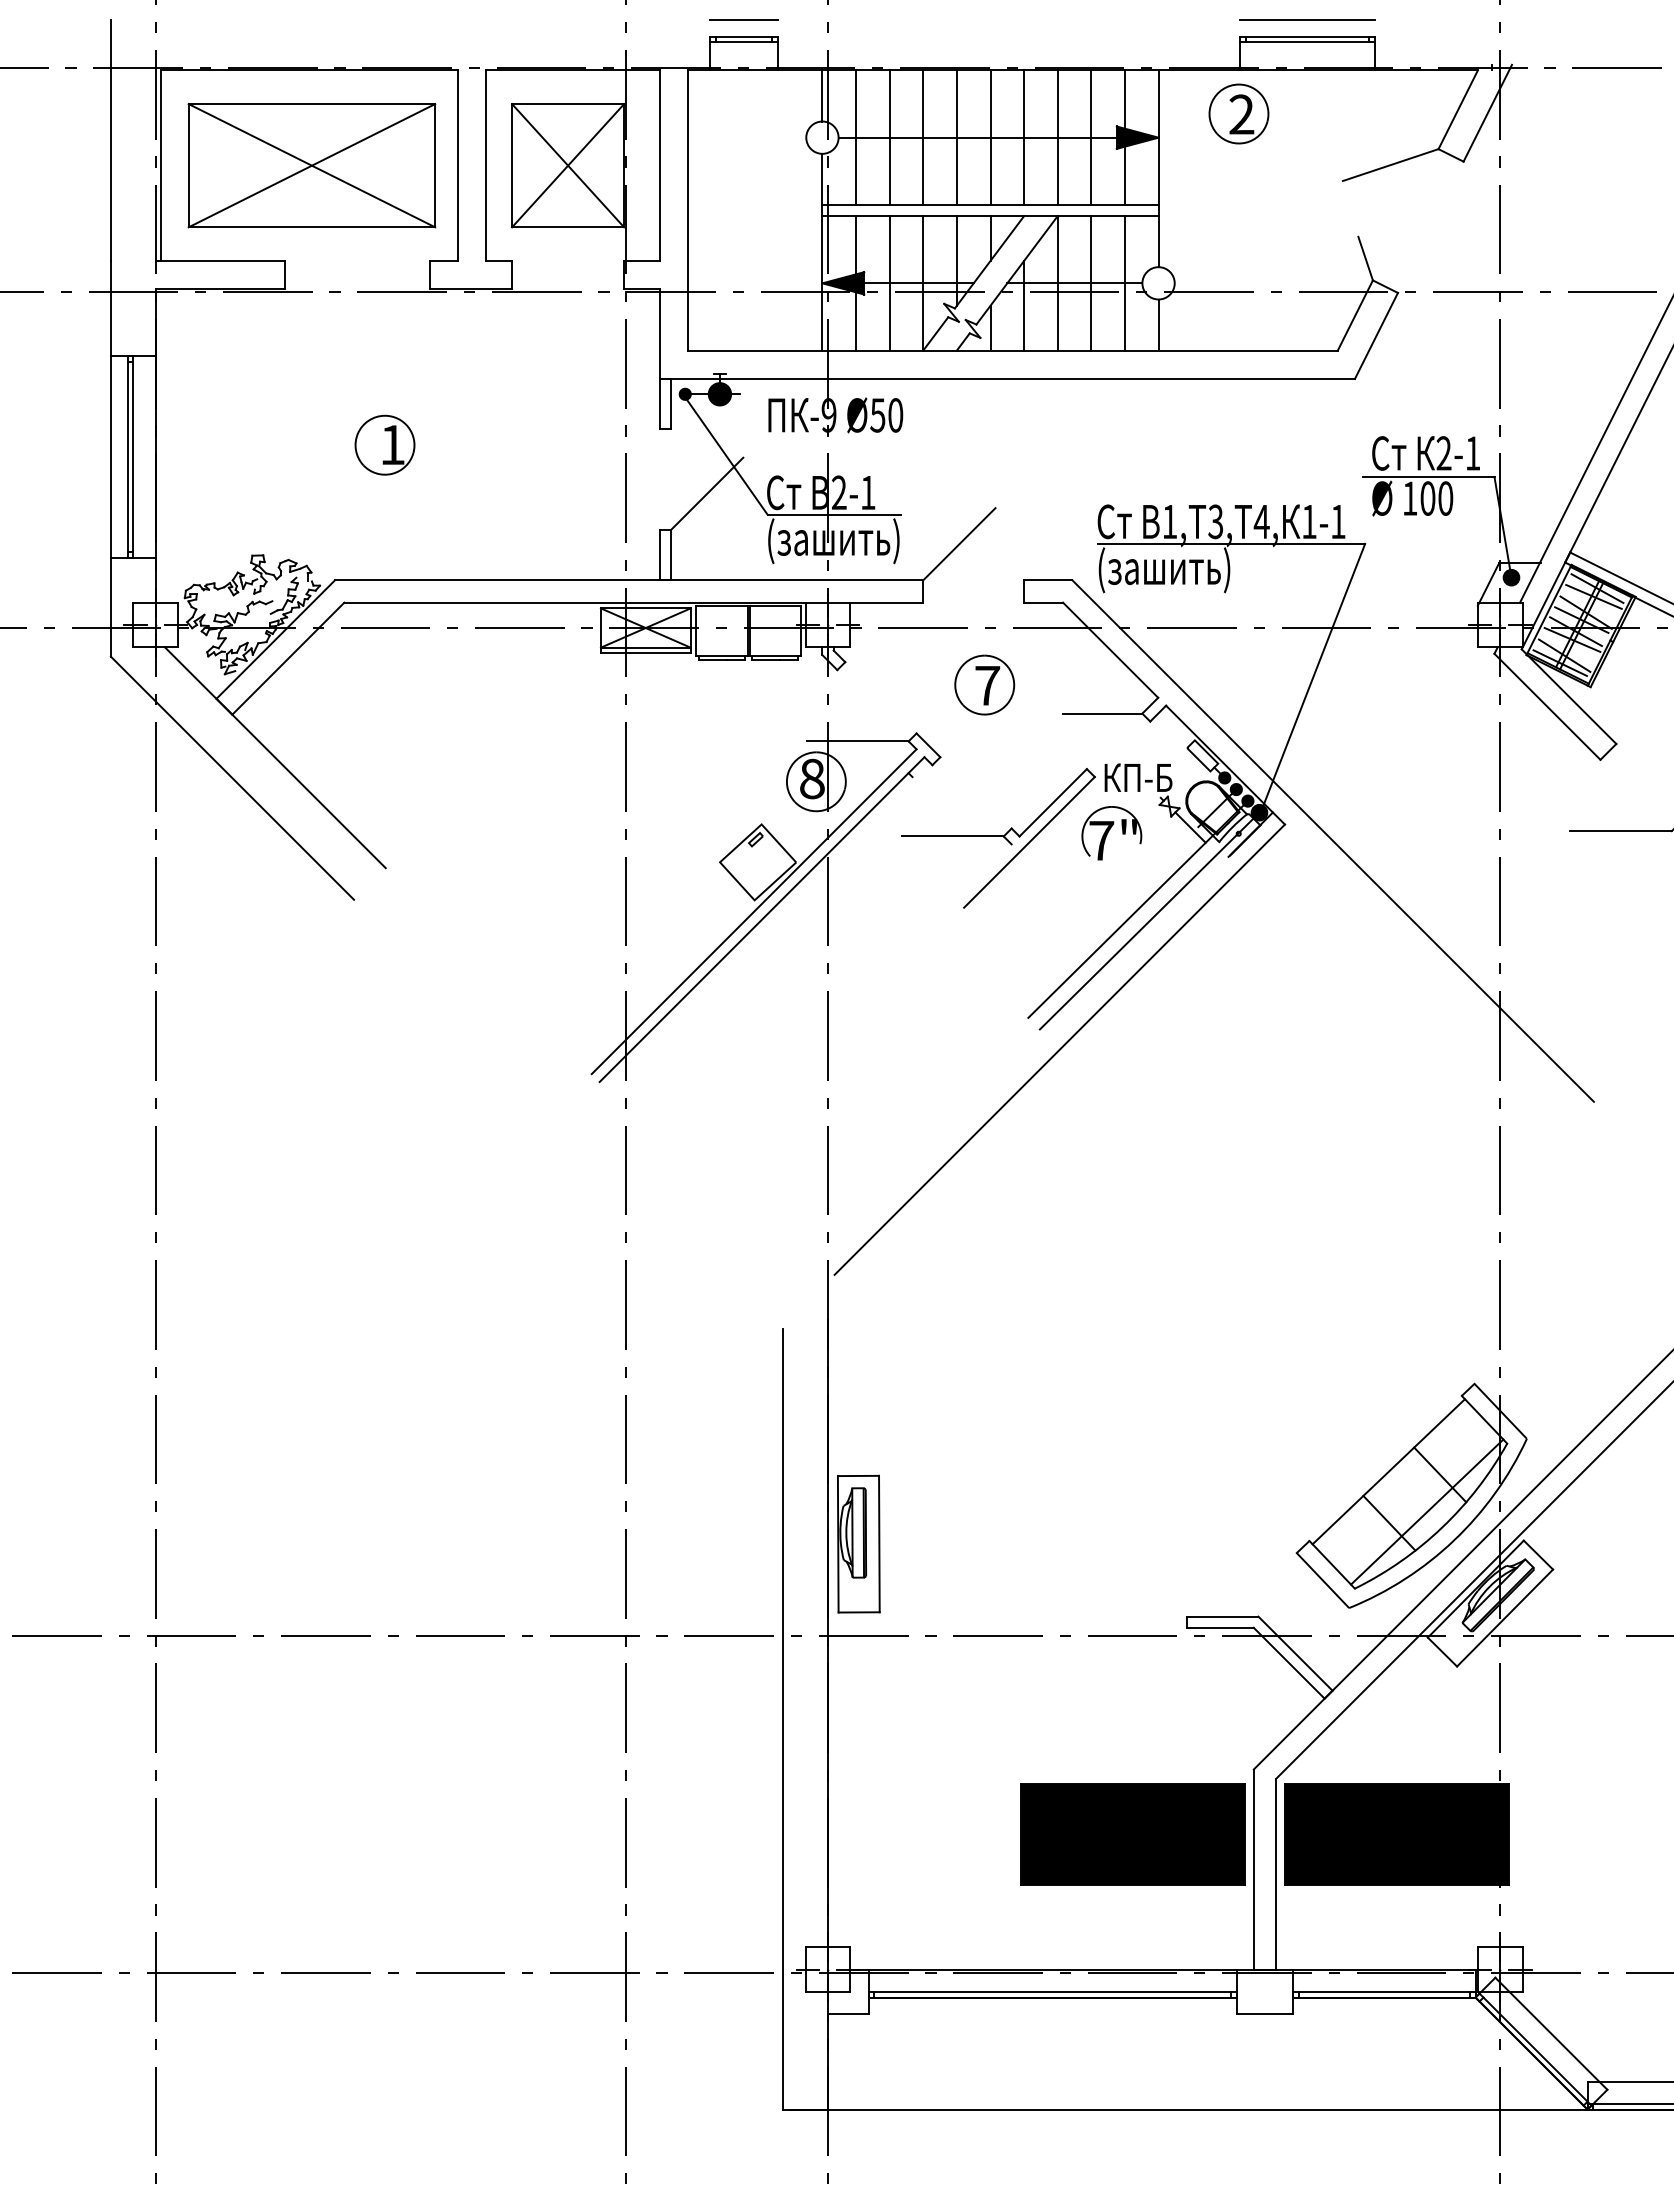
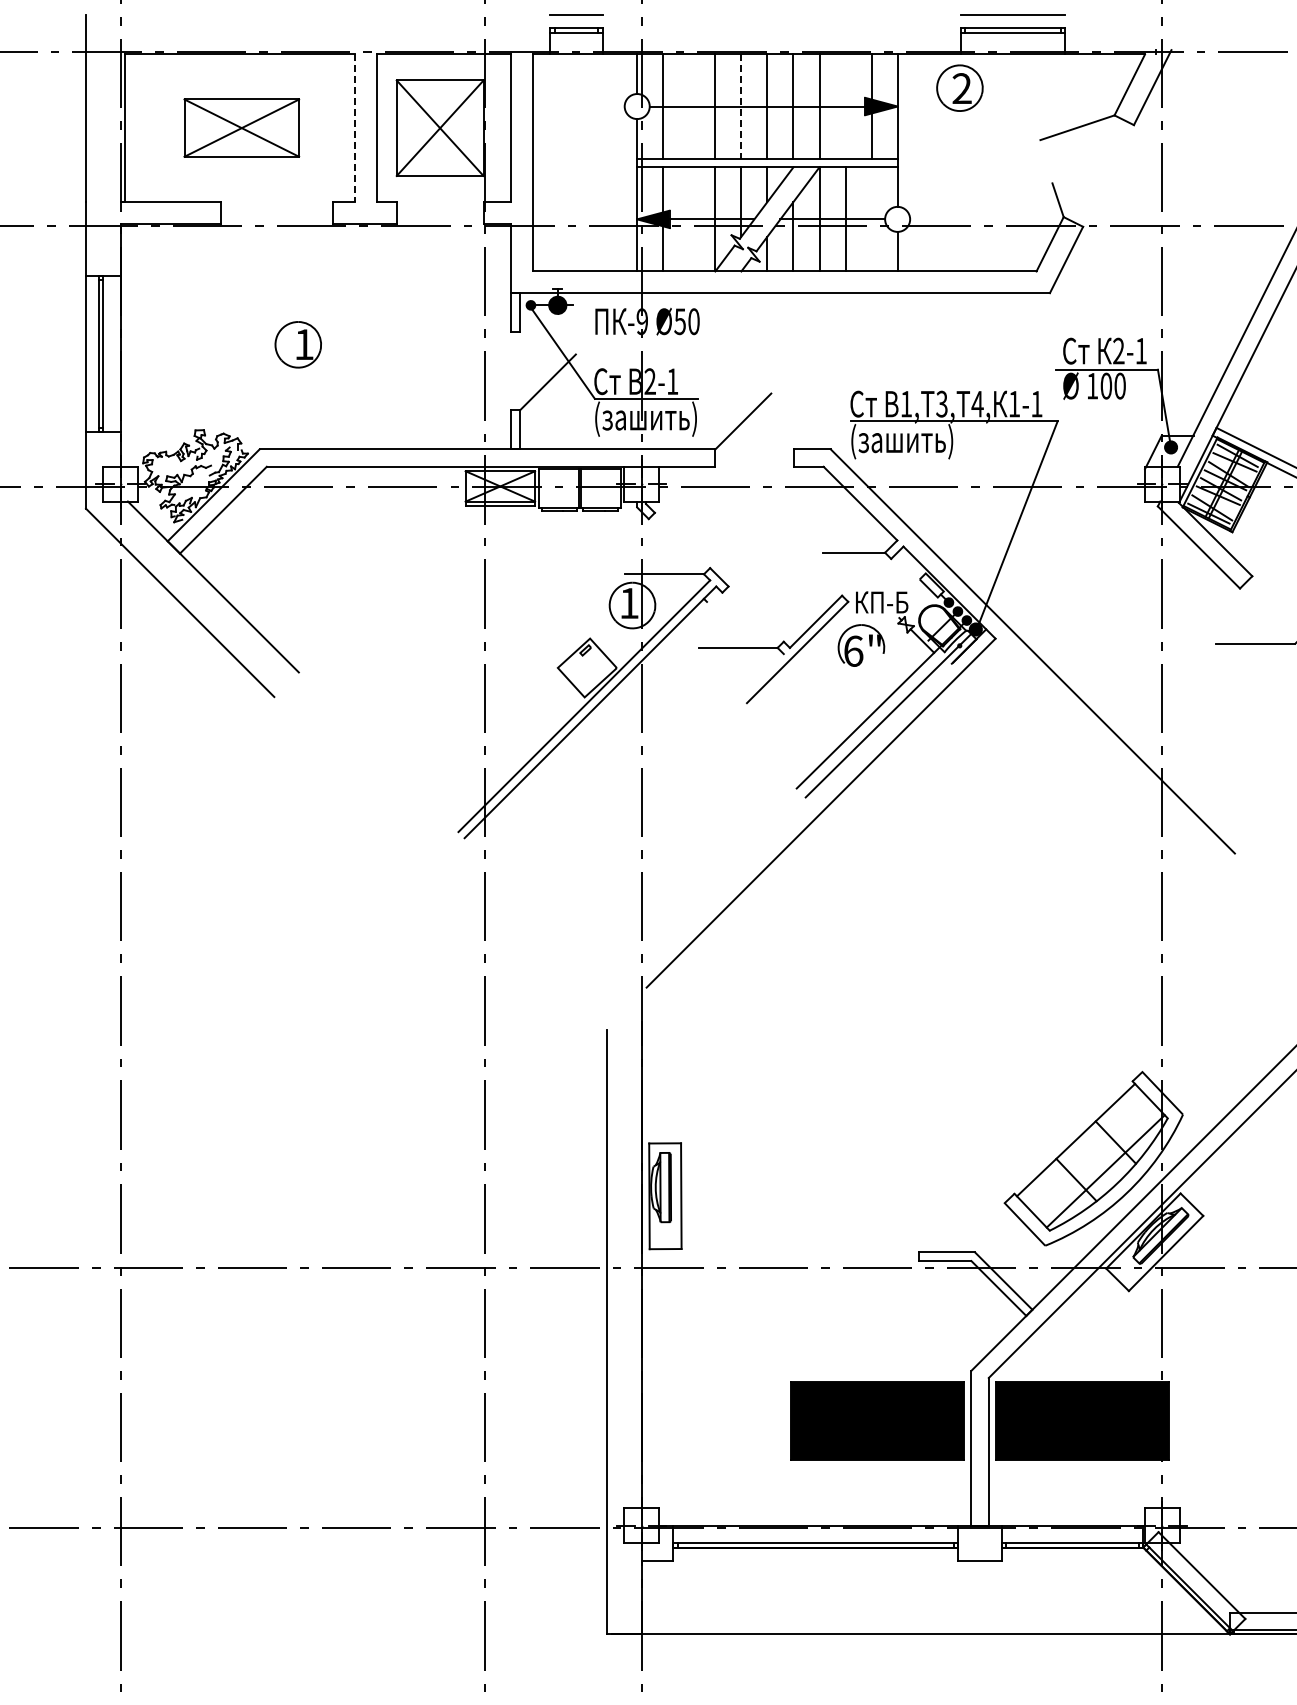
line: (889, 137) -> (689, 106), removed
line: (1091, 137) -> (845, 106), removed
line: (957, 138) -> (741, 107), solid -> dashed
part: (311, 164) -> (241, 127), size x0.6
line: (458, 166) -> (355, 128), solid -> dashed
line: (889, 283) -> (689, 219), removed
line: (1124, 283) -> (871, 219), removed
part: (984, 684) -> (762, 530), removed
text: (812, 779) -> (629, 603), 8 -> 1
text: (1101, 839) -> (853, 650), 7" -> 6"

